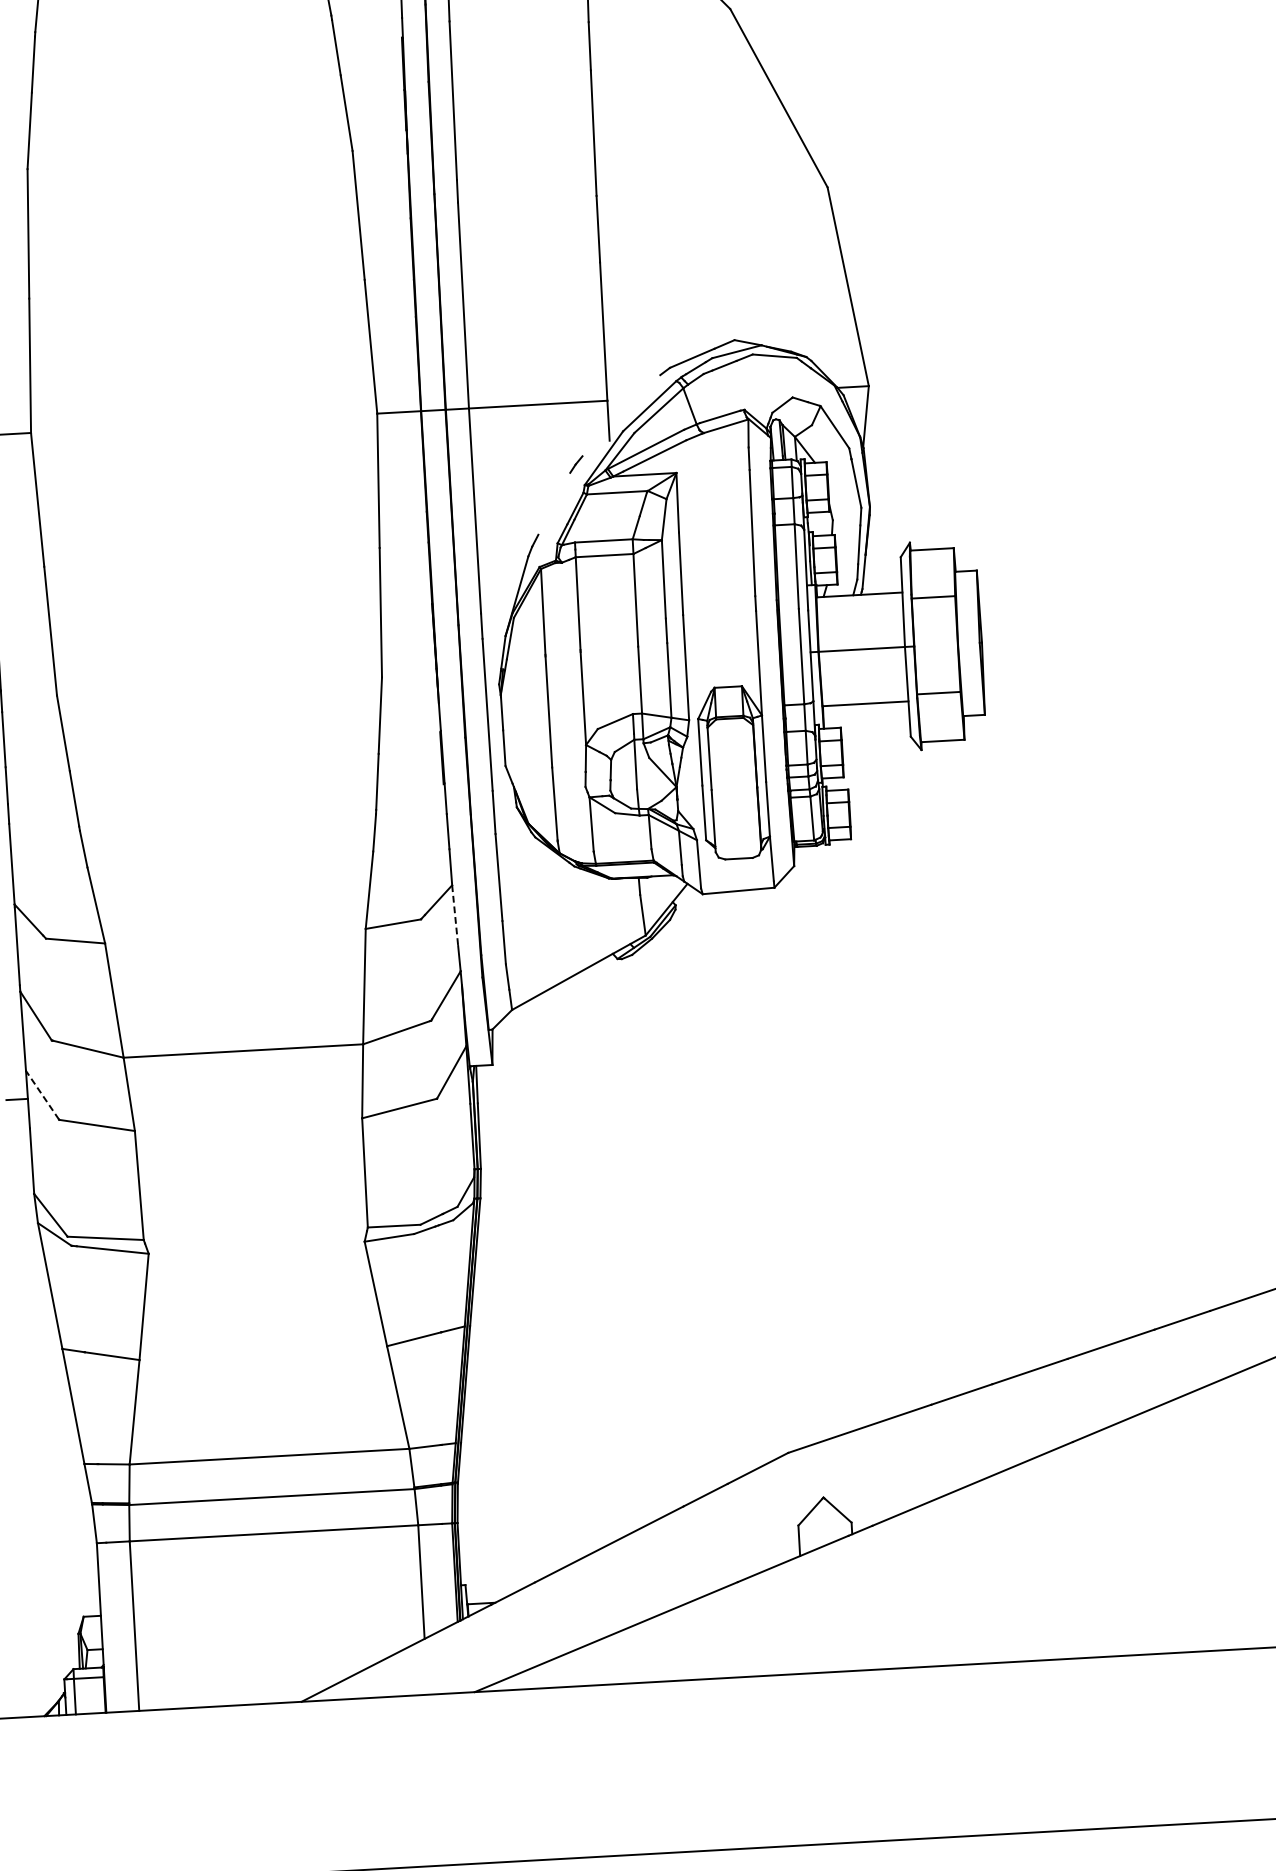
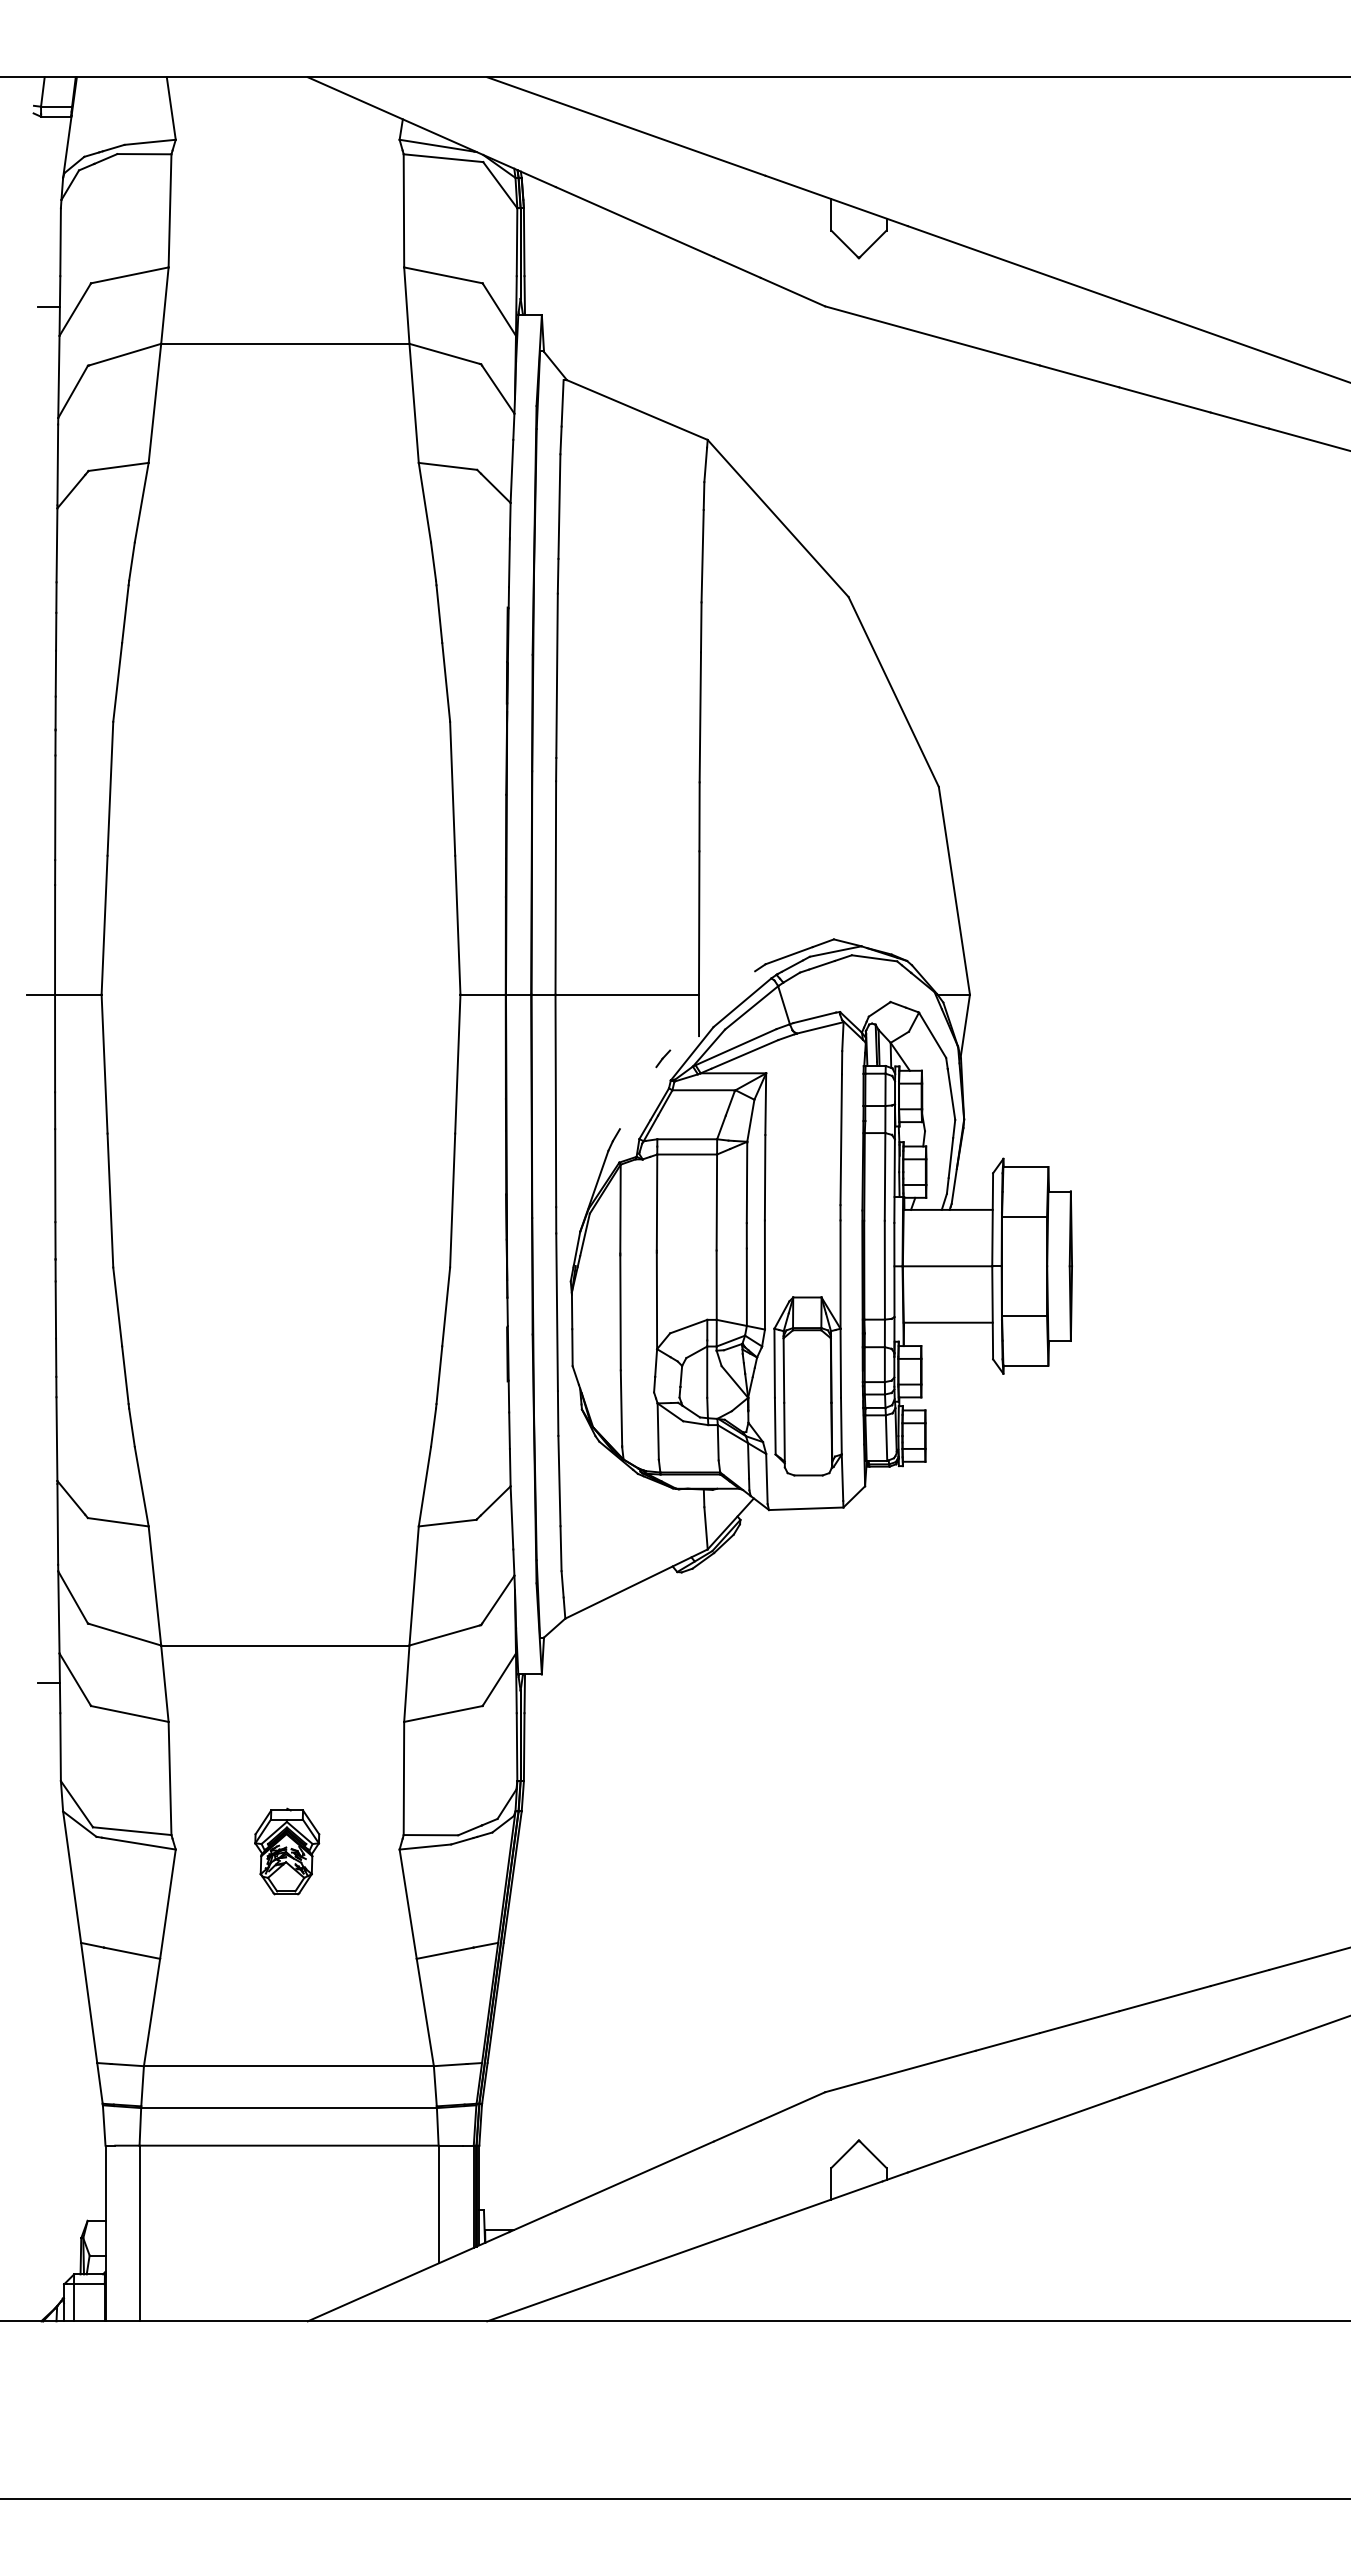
line: (454, 915) -> (511, 1517), dashed -> solid
line: (41, 1095) -> (74, 1679), dashed -> solid
part: (256, 1249) -> (287, 1851), added

